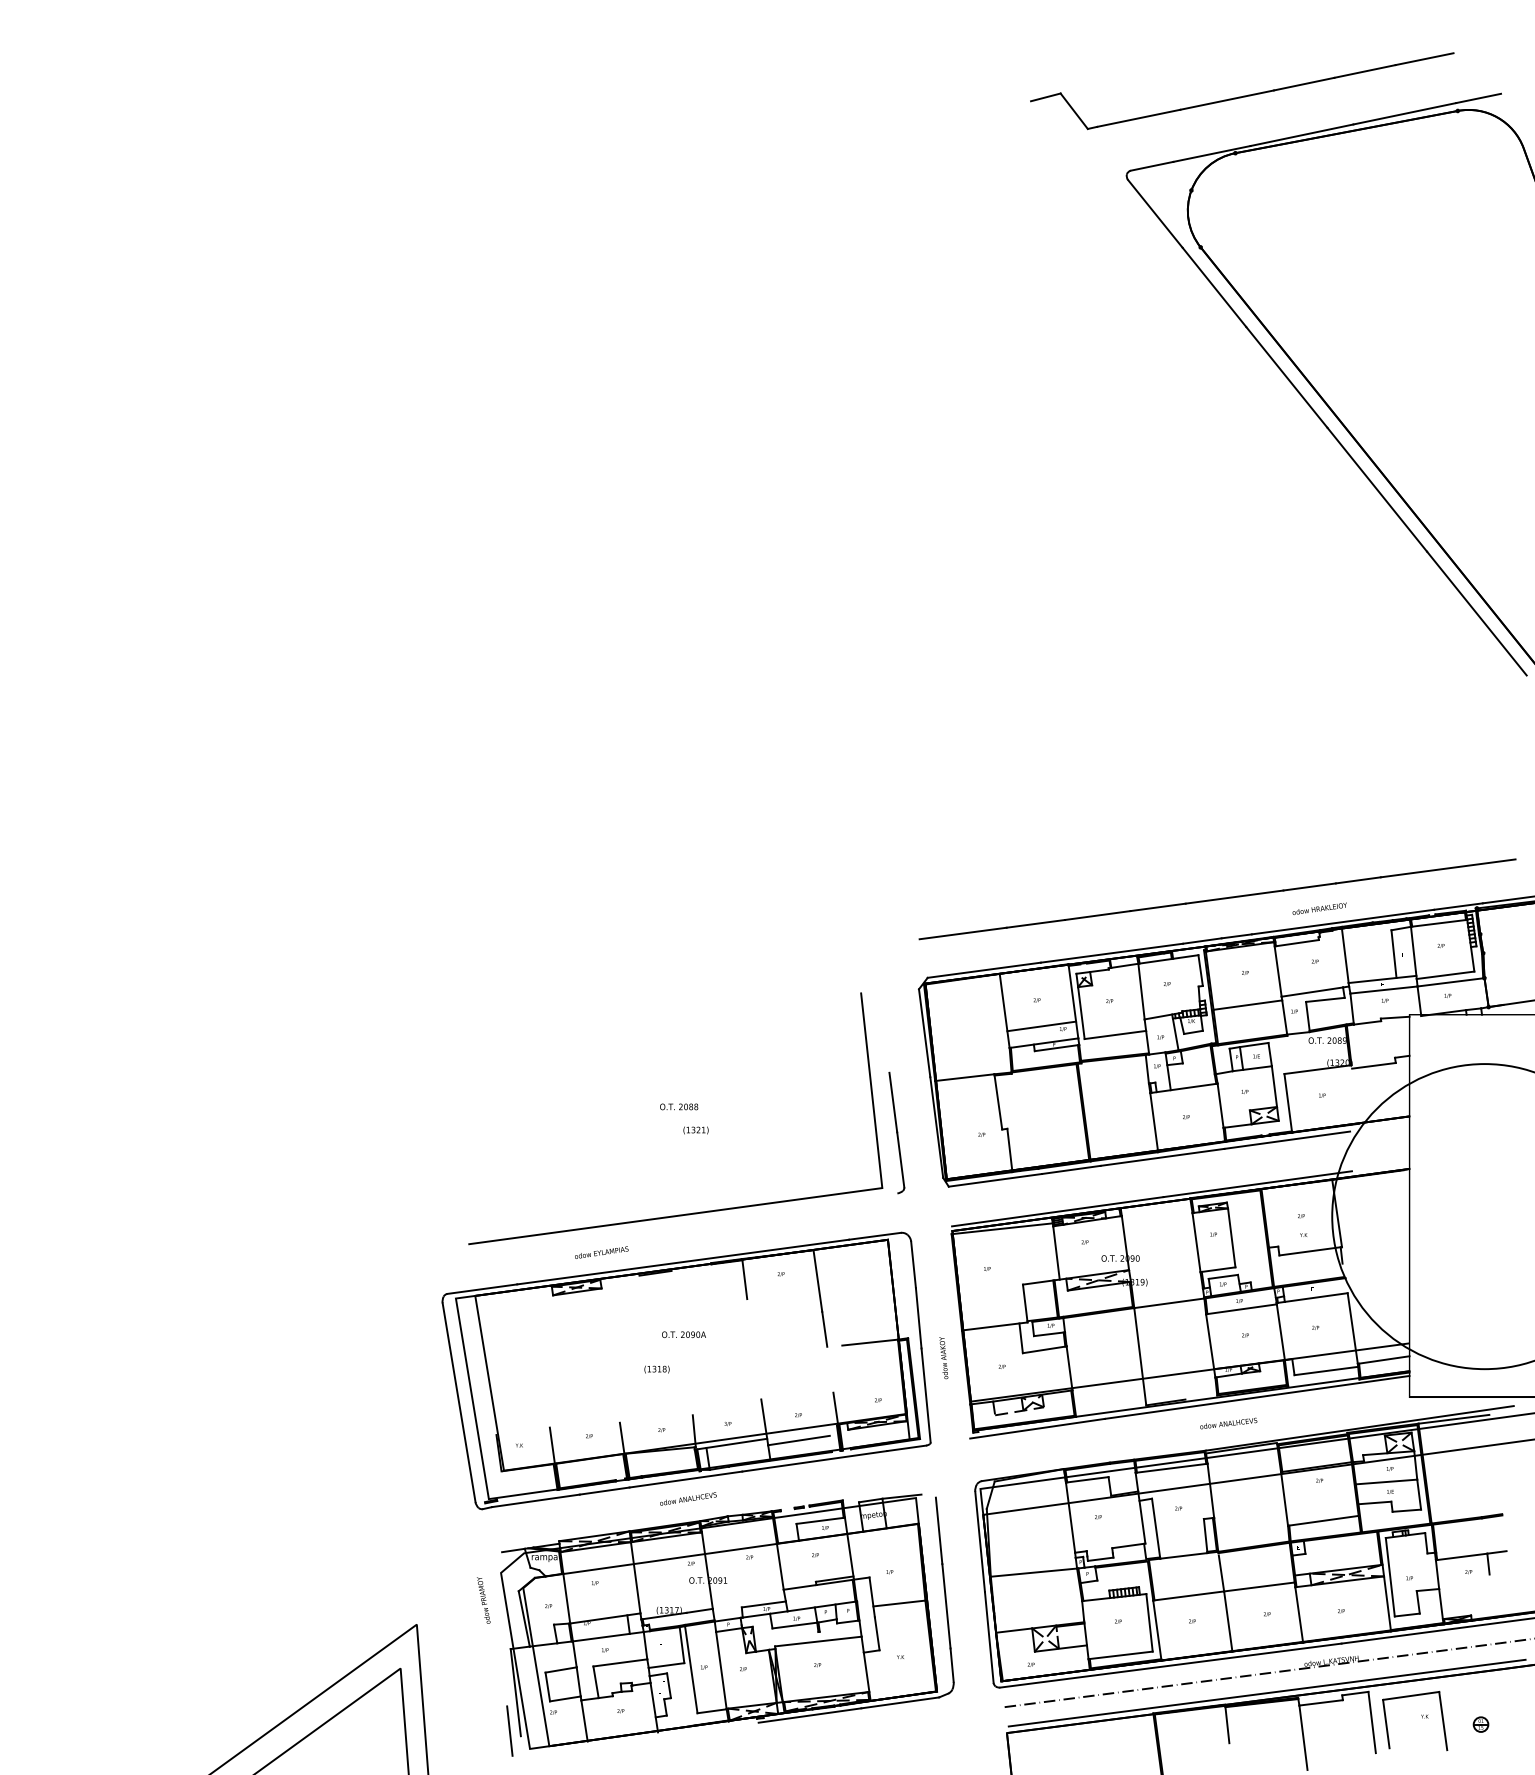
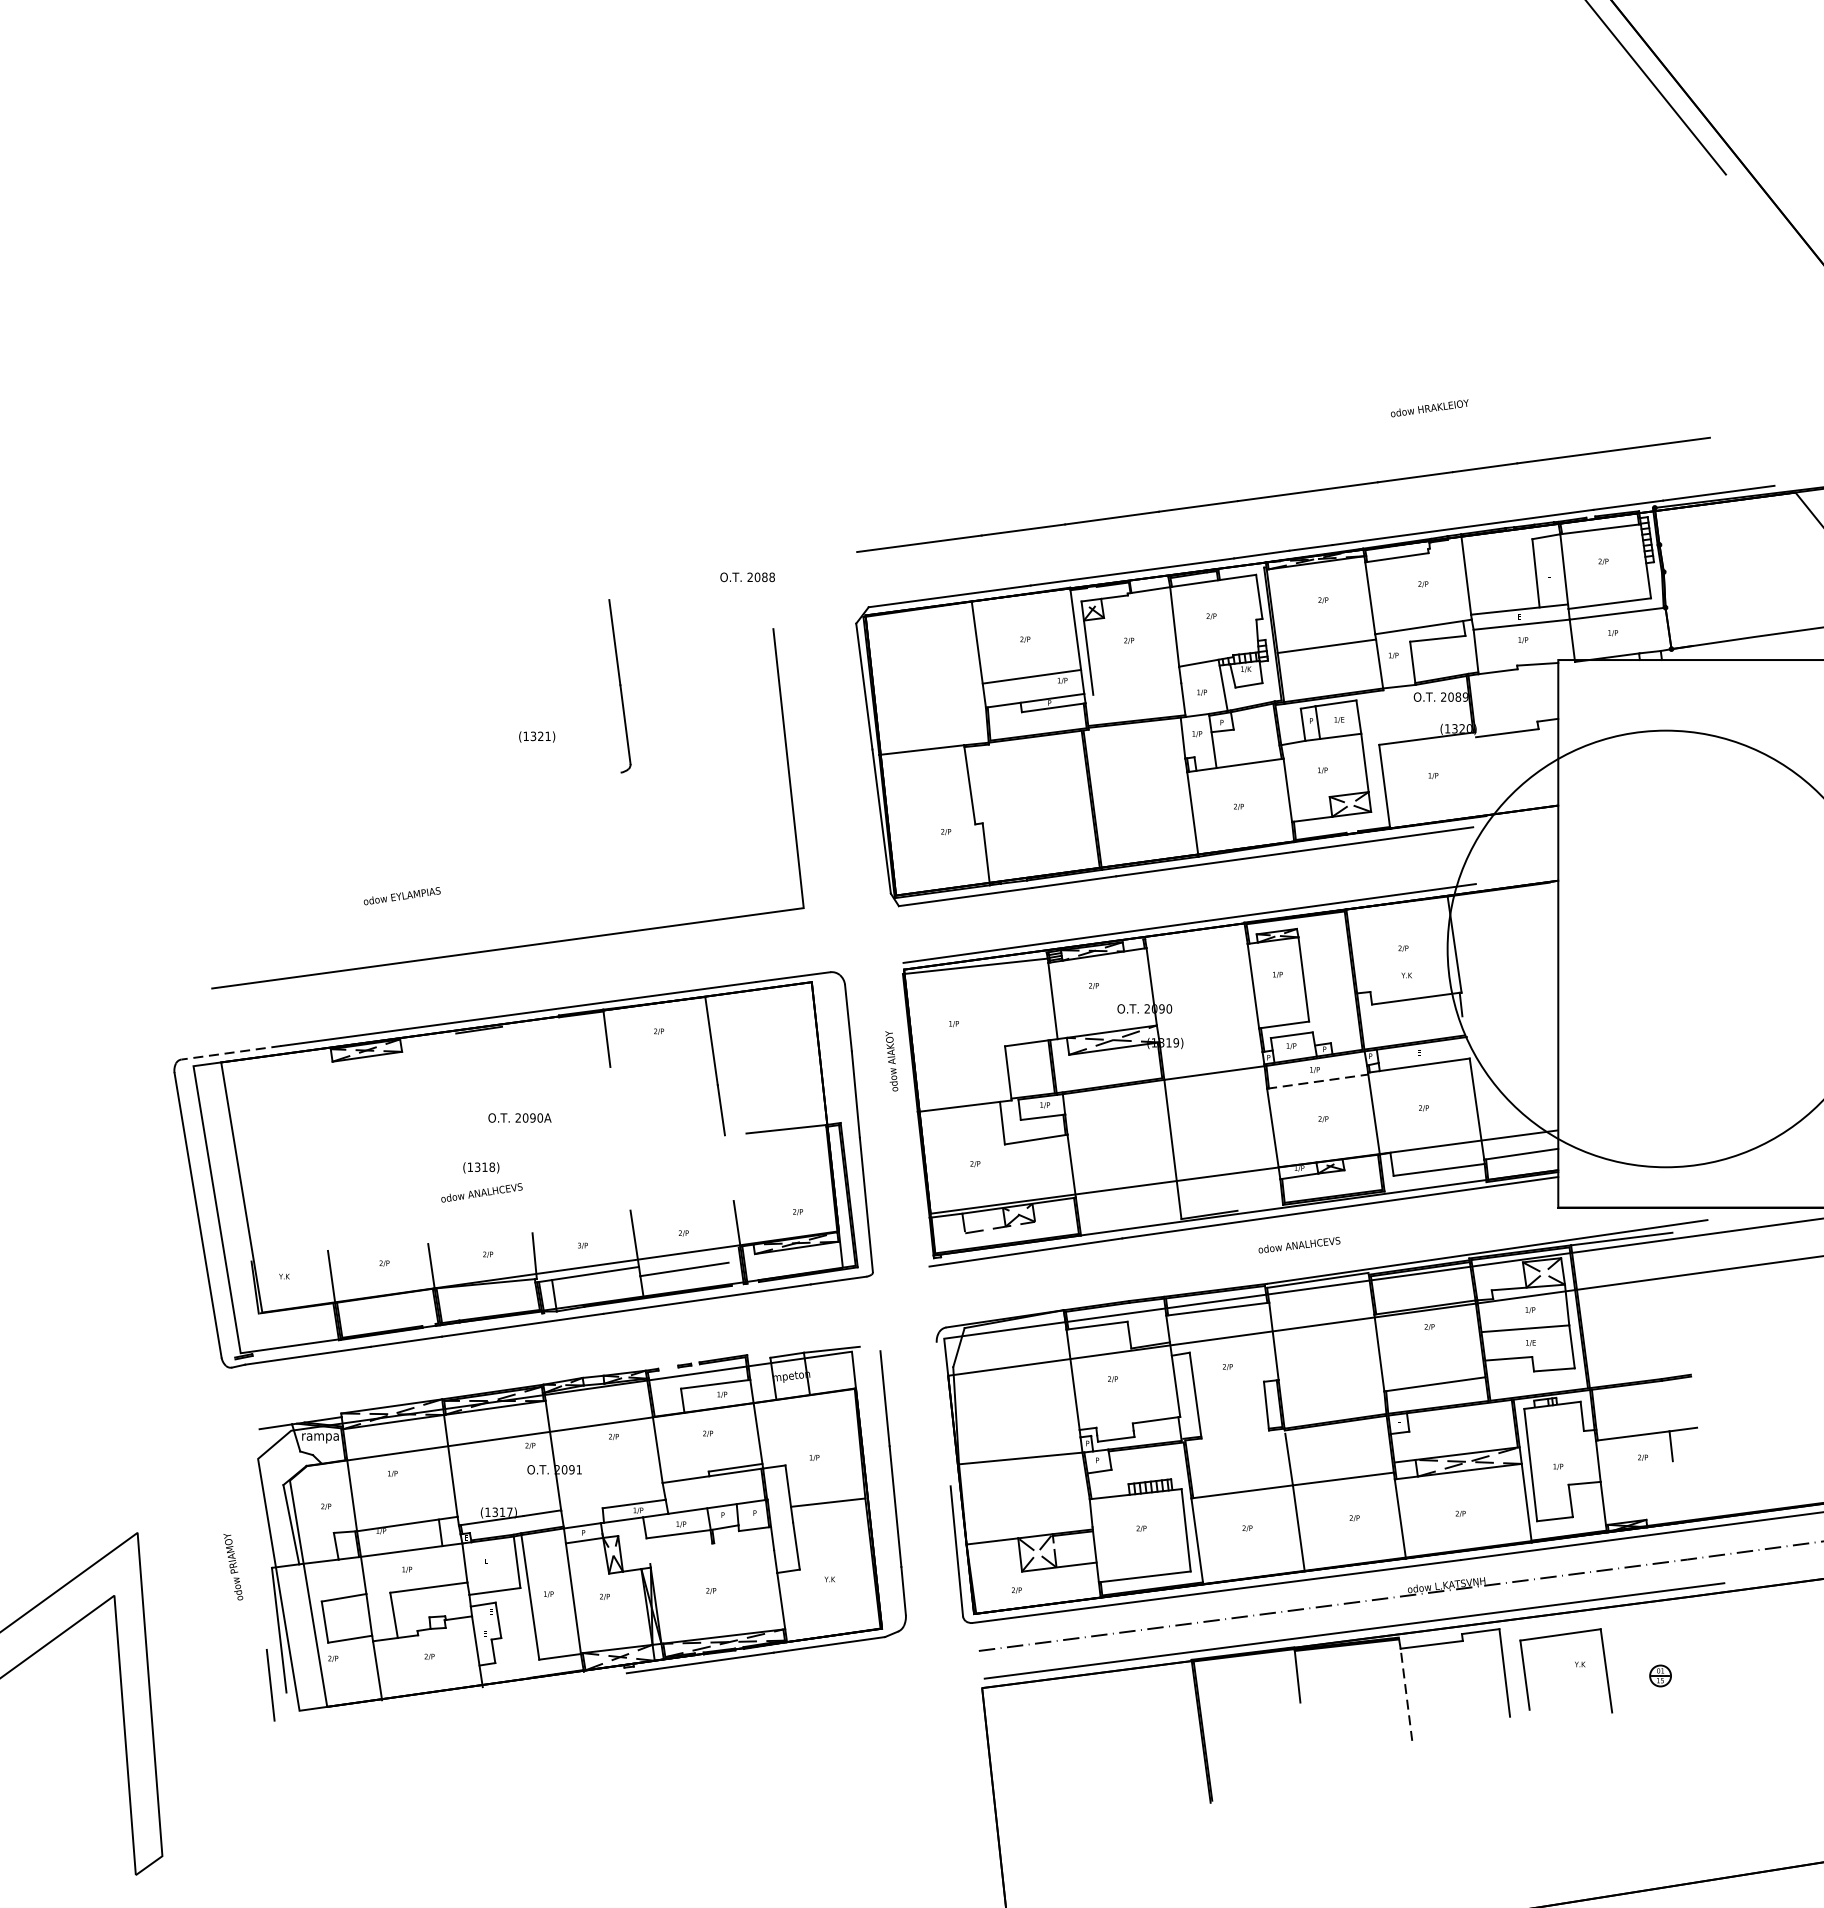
text: (1319, 908) -> (1429, 407), moved
line: (1115, 1034) -> (1137, 688), removed
text: (679, 1106) -> (748, 576), moved
text: (695, 1130) -> (536, 737), moved
part: (896, 1132) -> (619, 685), moved
text: (601, 1252) -> (401, 895), moved
line: (481, 1289) -> (230, 1053), solid -> dashed
line: (1241, 1309) -> (1317, 1081), solid -> dashed
text: (943, 1358) -> (891, 1061), moved
text: (688, 1498) -> (482, 1192), moved
line: (979, 1541) -> (942, 1413), removed
line: (1183, 1555) -> (1234, 1433), removed
text: (483, 1600) -> (233, 1567), moved
line: (818, 1641) -> (712, 1557), removed
line: (1303, 1737) -> (1406, 1694), solid -> dashed

